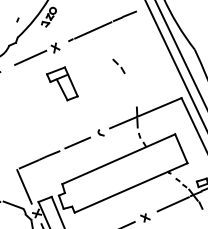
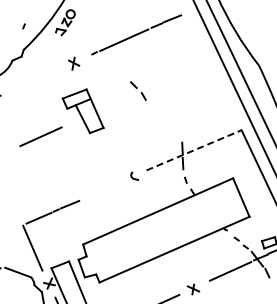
line: (30, 57) -> (40, 136), moved
part: (119, 65) -> (138, 90), moved
line: (146, 113) -> (194, 150), solid -> dashed
line: (77, 142) -> (103, 189), removed

